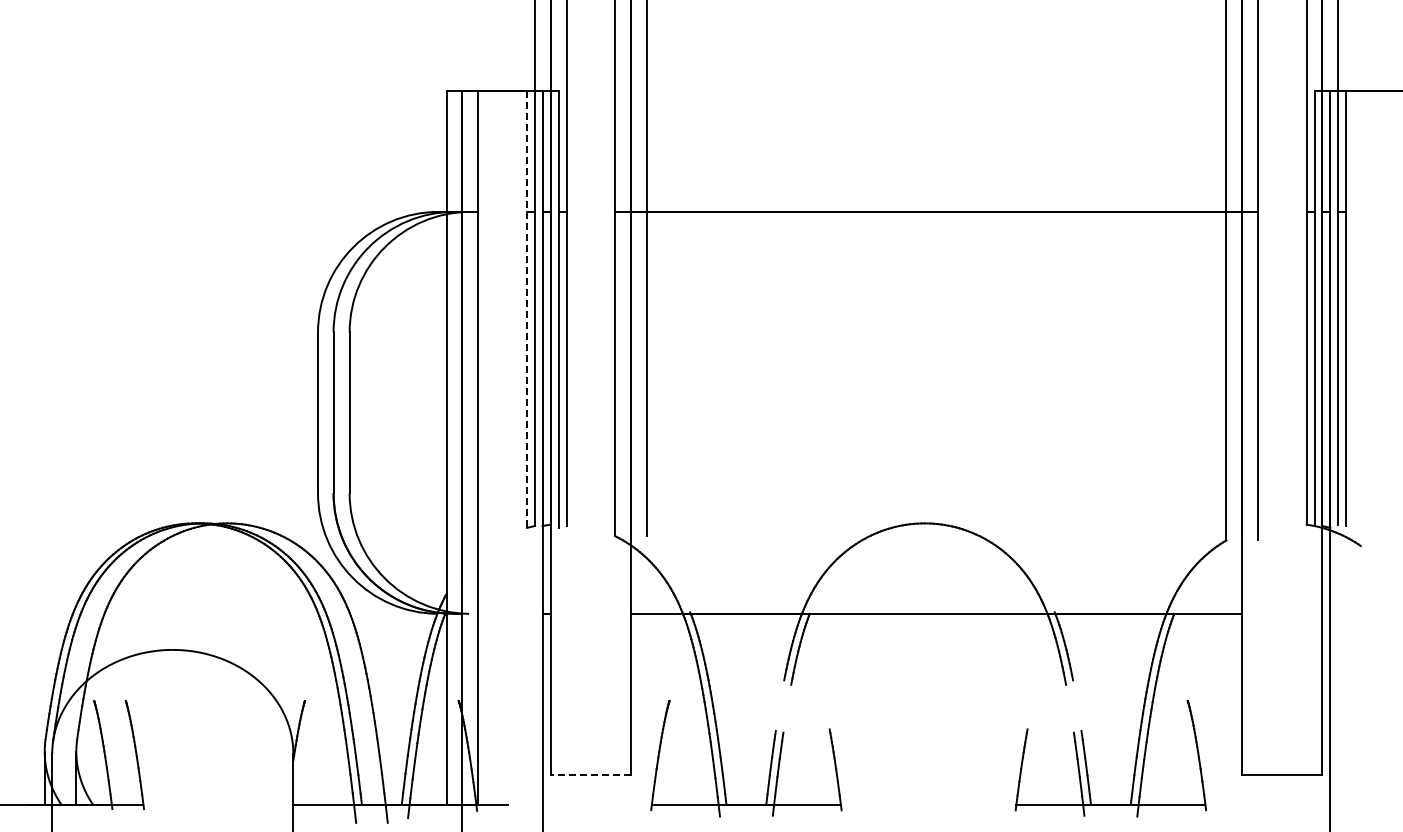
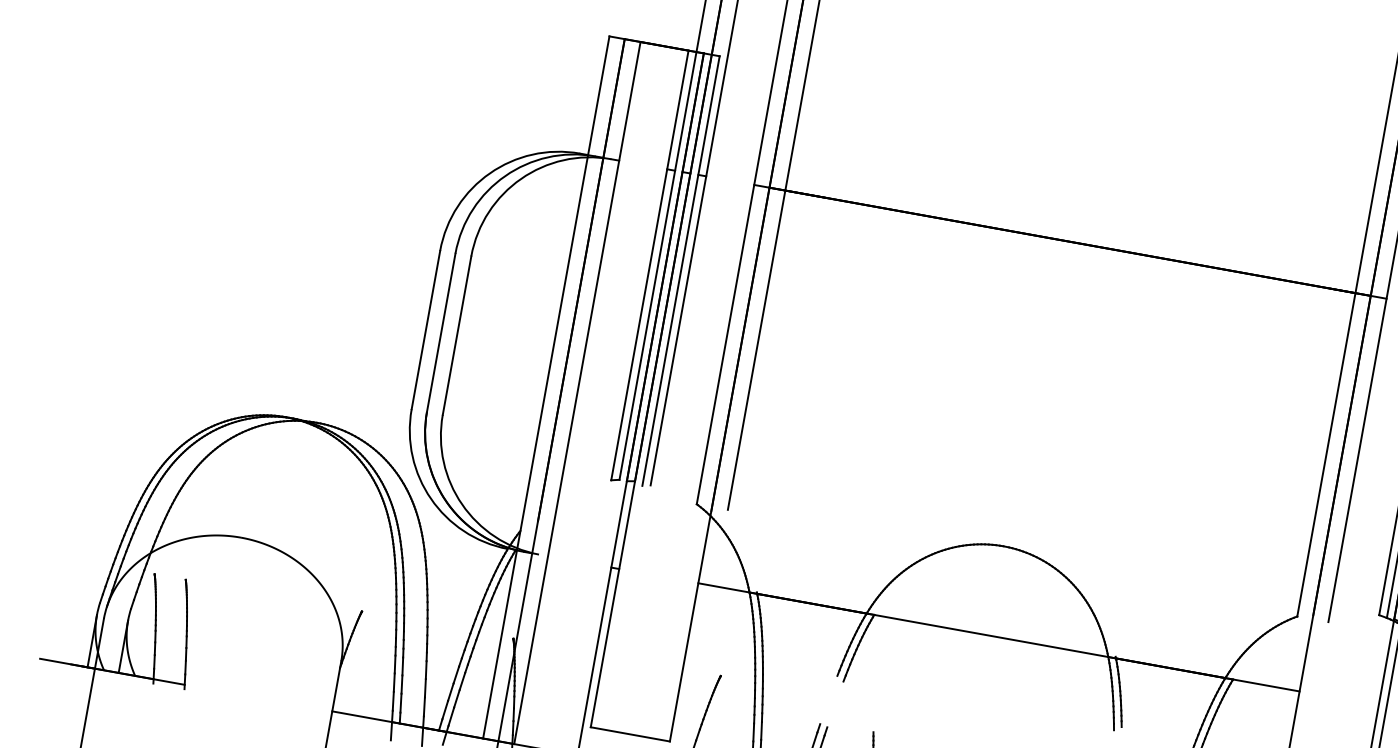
line: (527, 310) -> (650, 266), dashed -> solid
line: (590, 774) -> (630, 734), dashed -> solid

